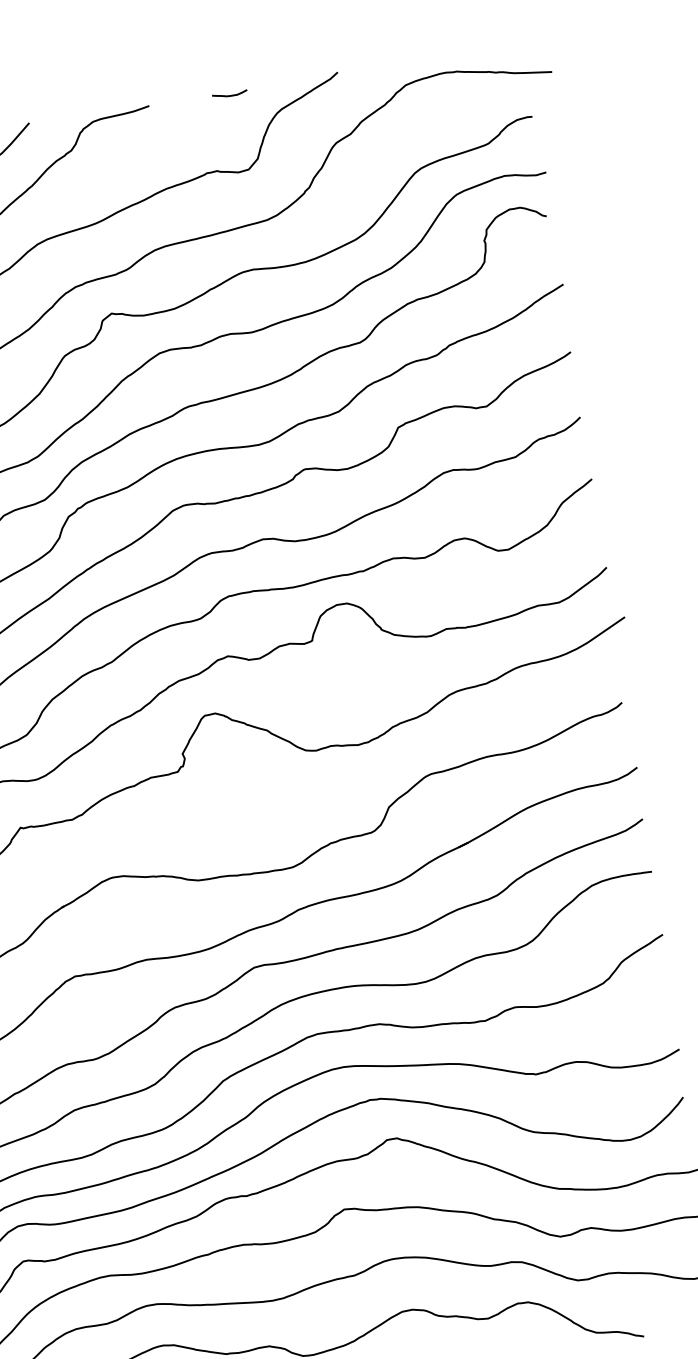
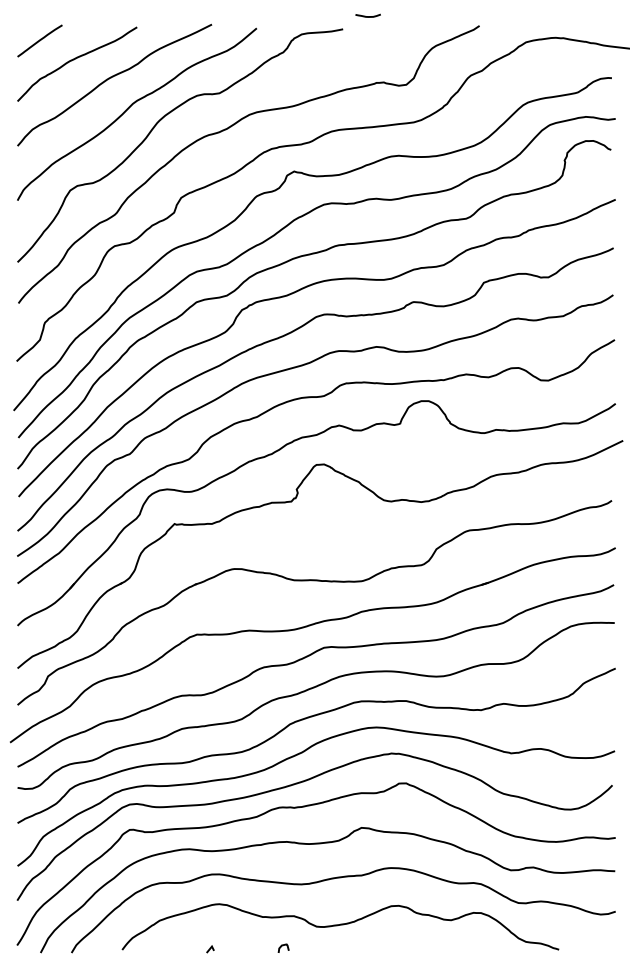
curve: (229, 95) -> (367, 16), moved

